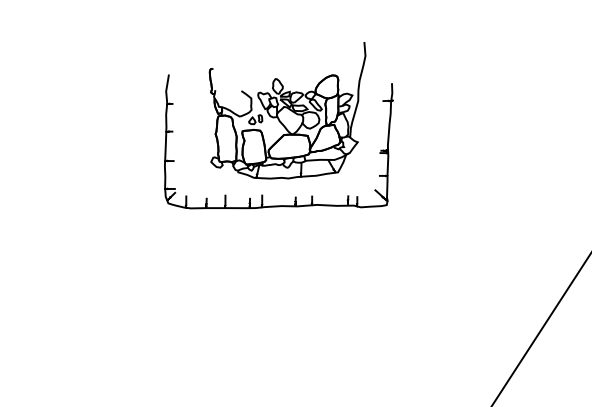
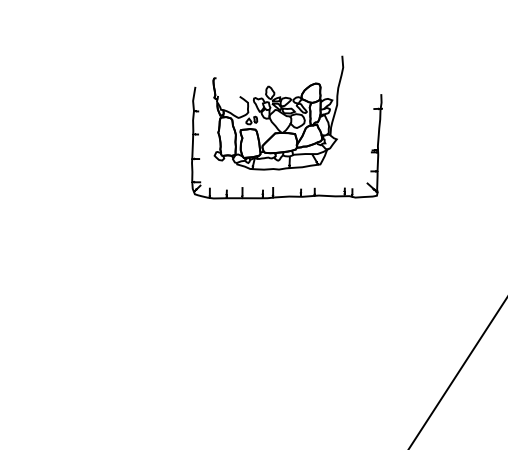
part: (287, 110) -> (278, 112), moved

